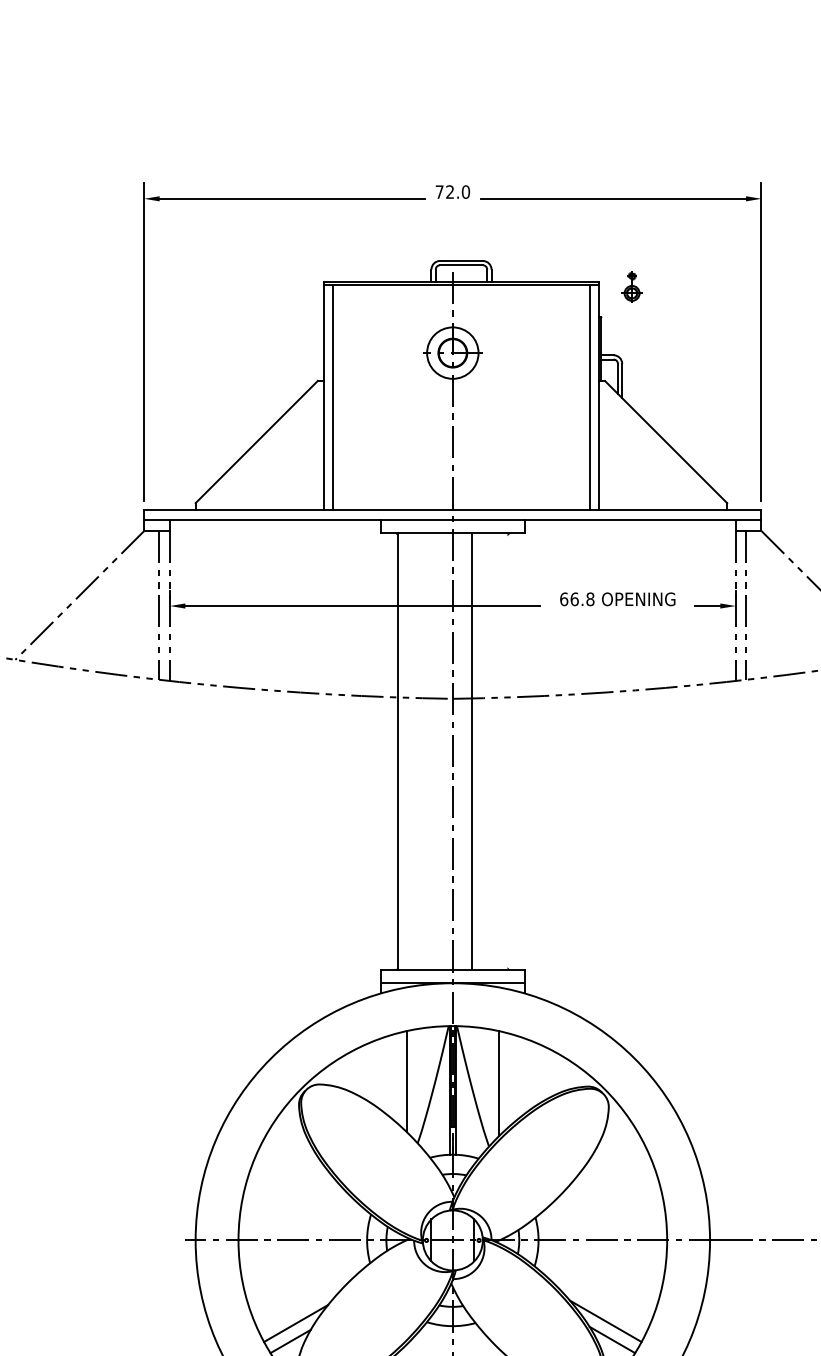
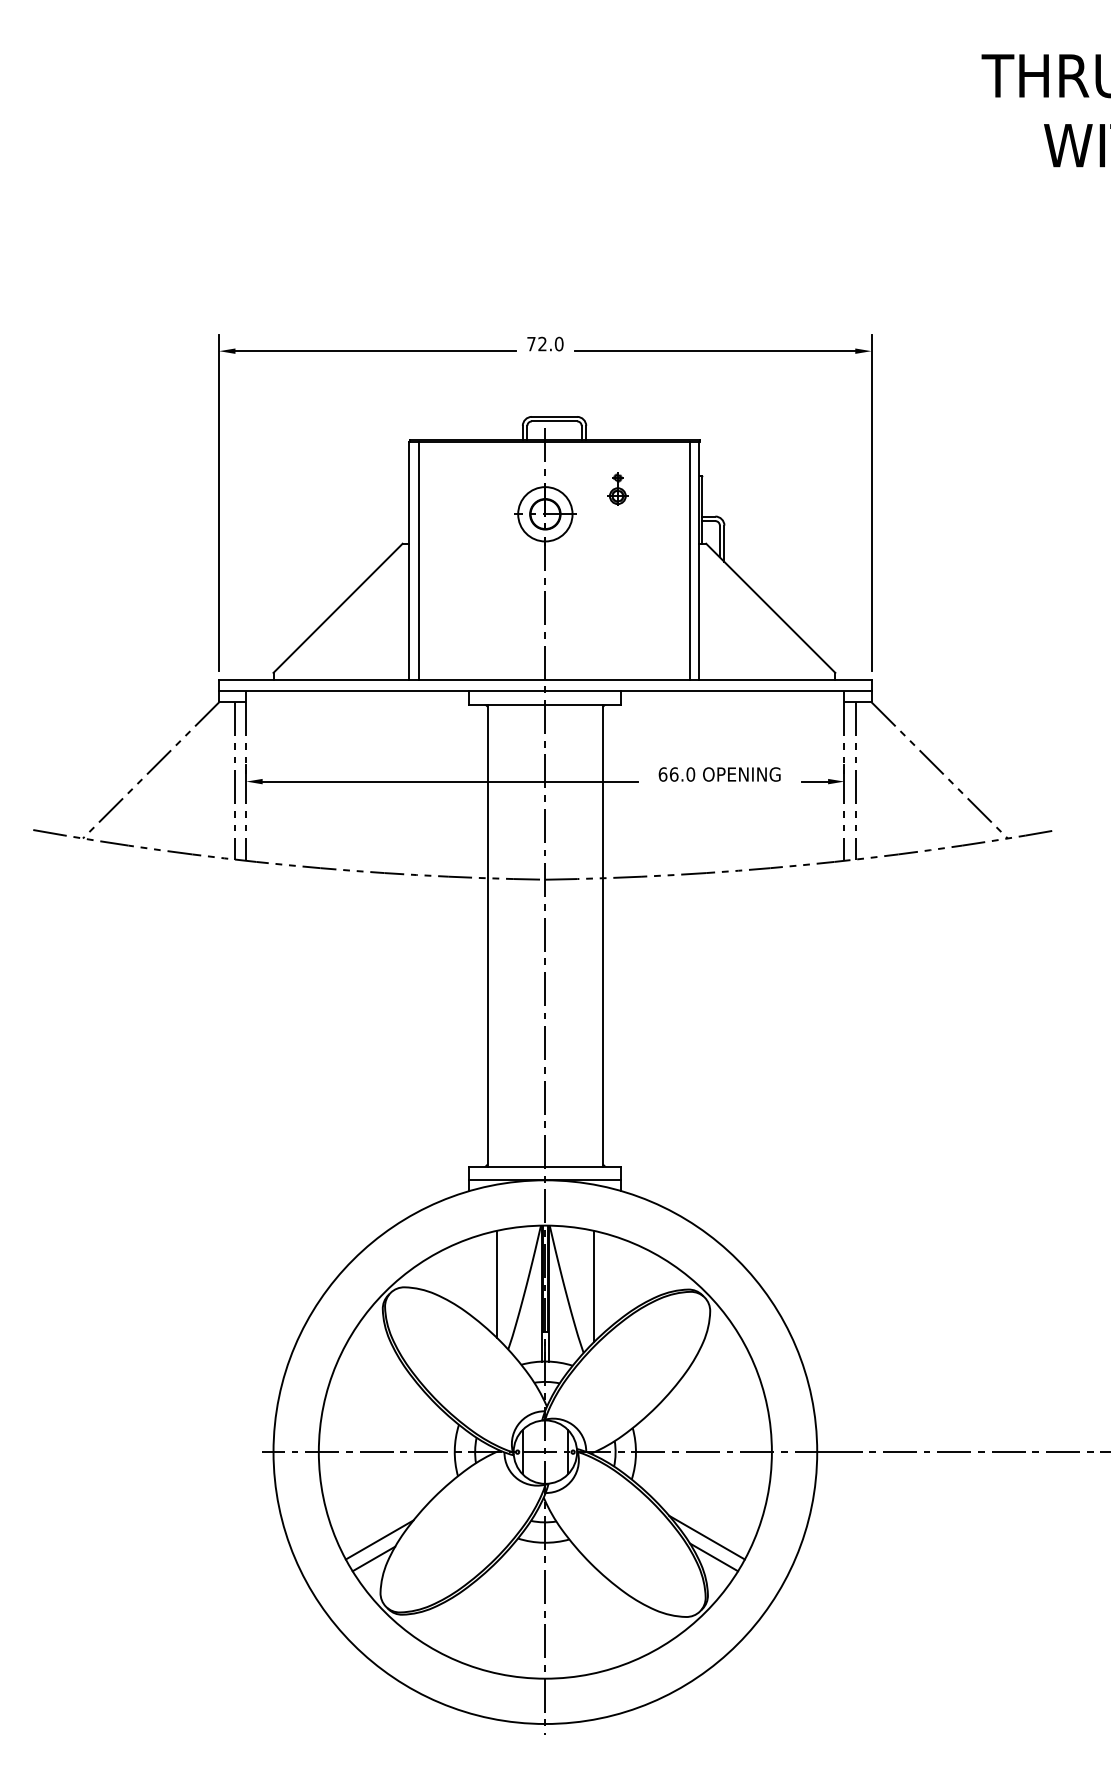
part: (631, 286) -> (617, 488), moved
text: (590, 599) -> (690, 774), 66.8 -> 66.0
line: (471, 751) -> (603, 935), moved

